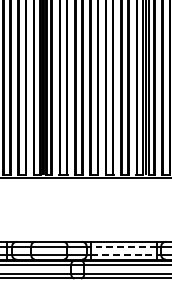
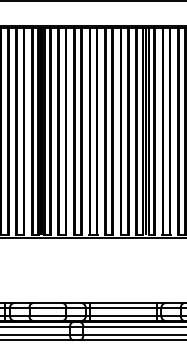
line: (123, 246) -> (123, 307), dashed -> solid
line: (124, 255) -> (124, 316), dashed -> solid

